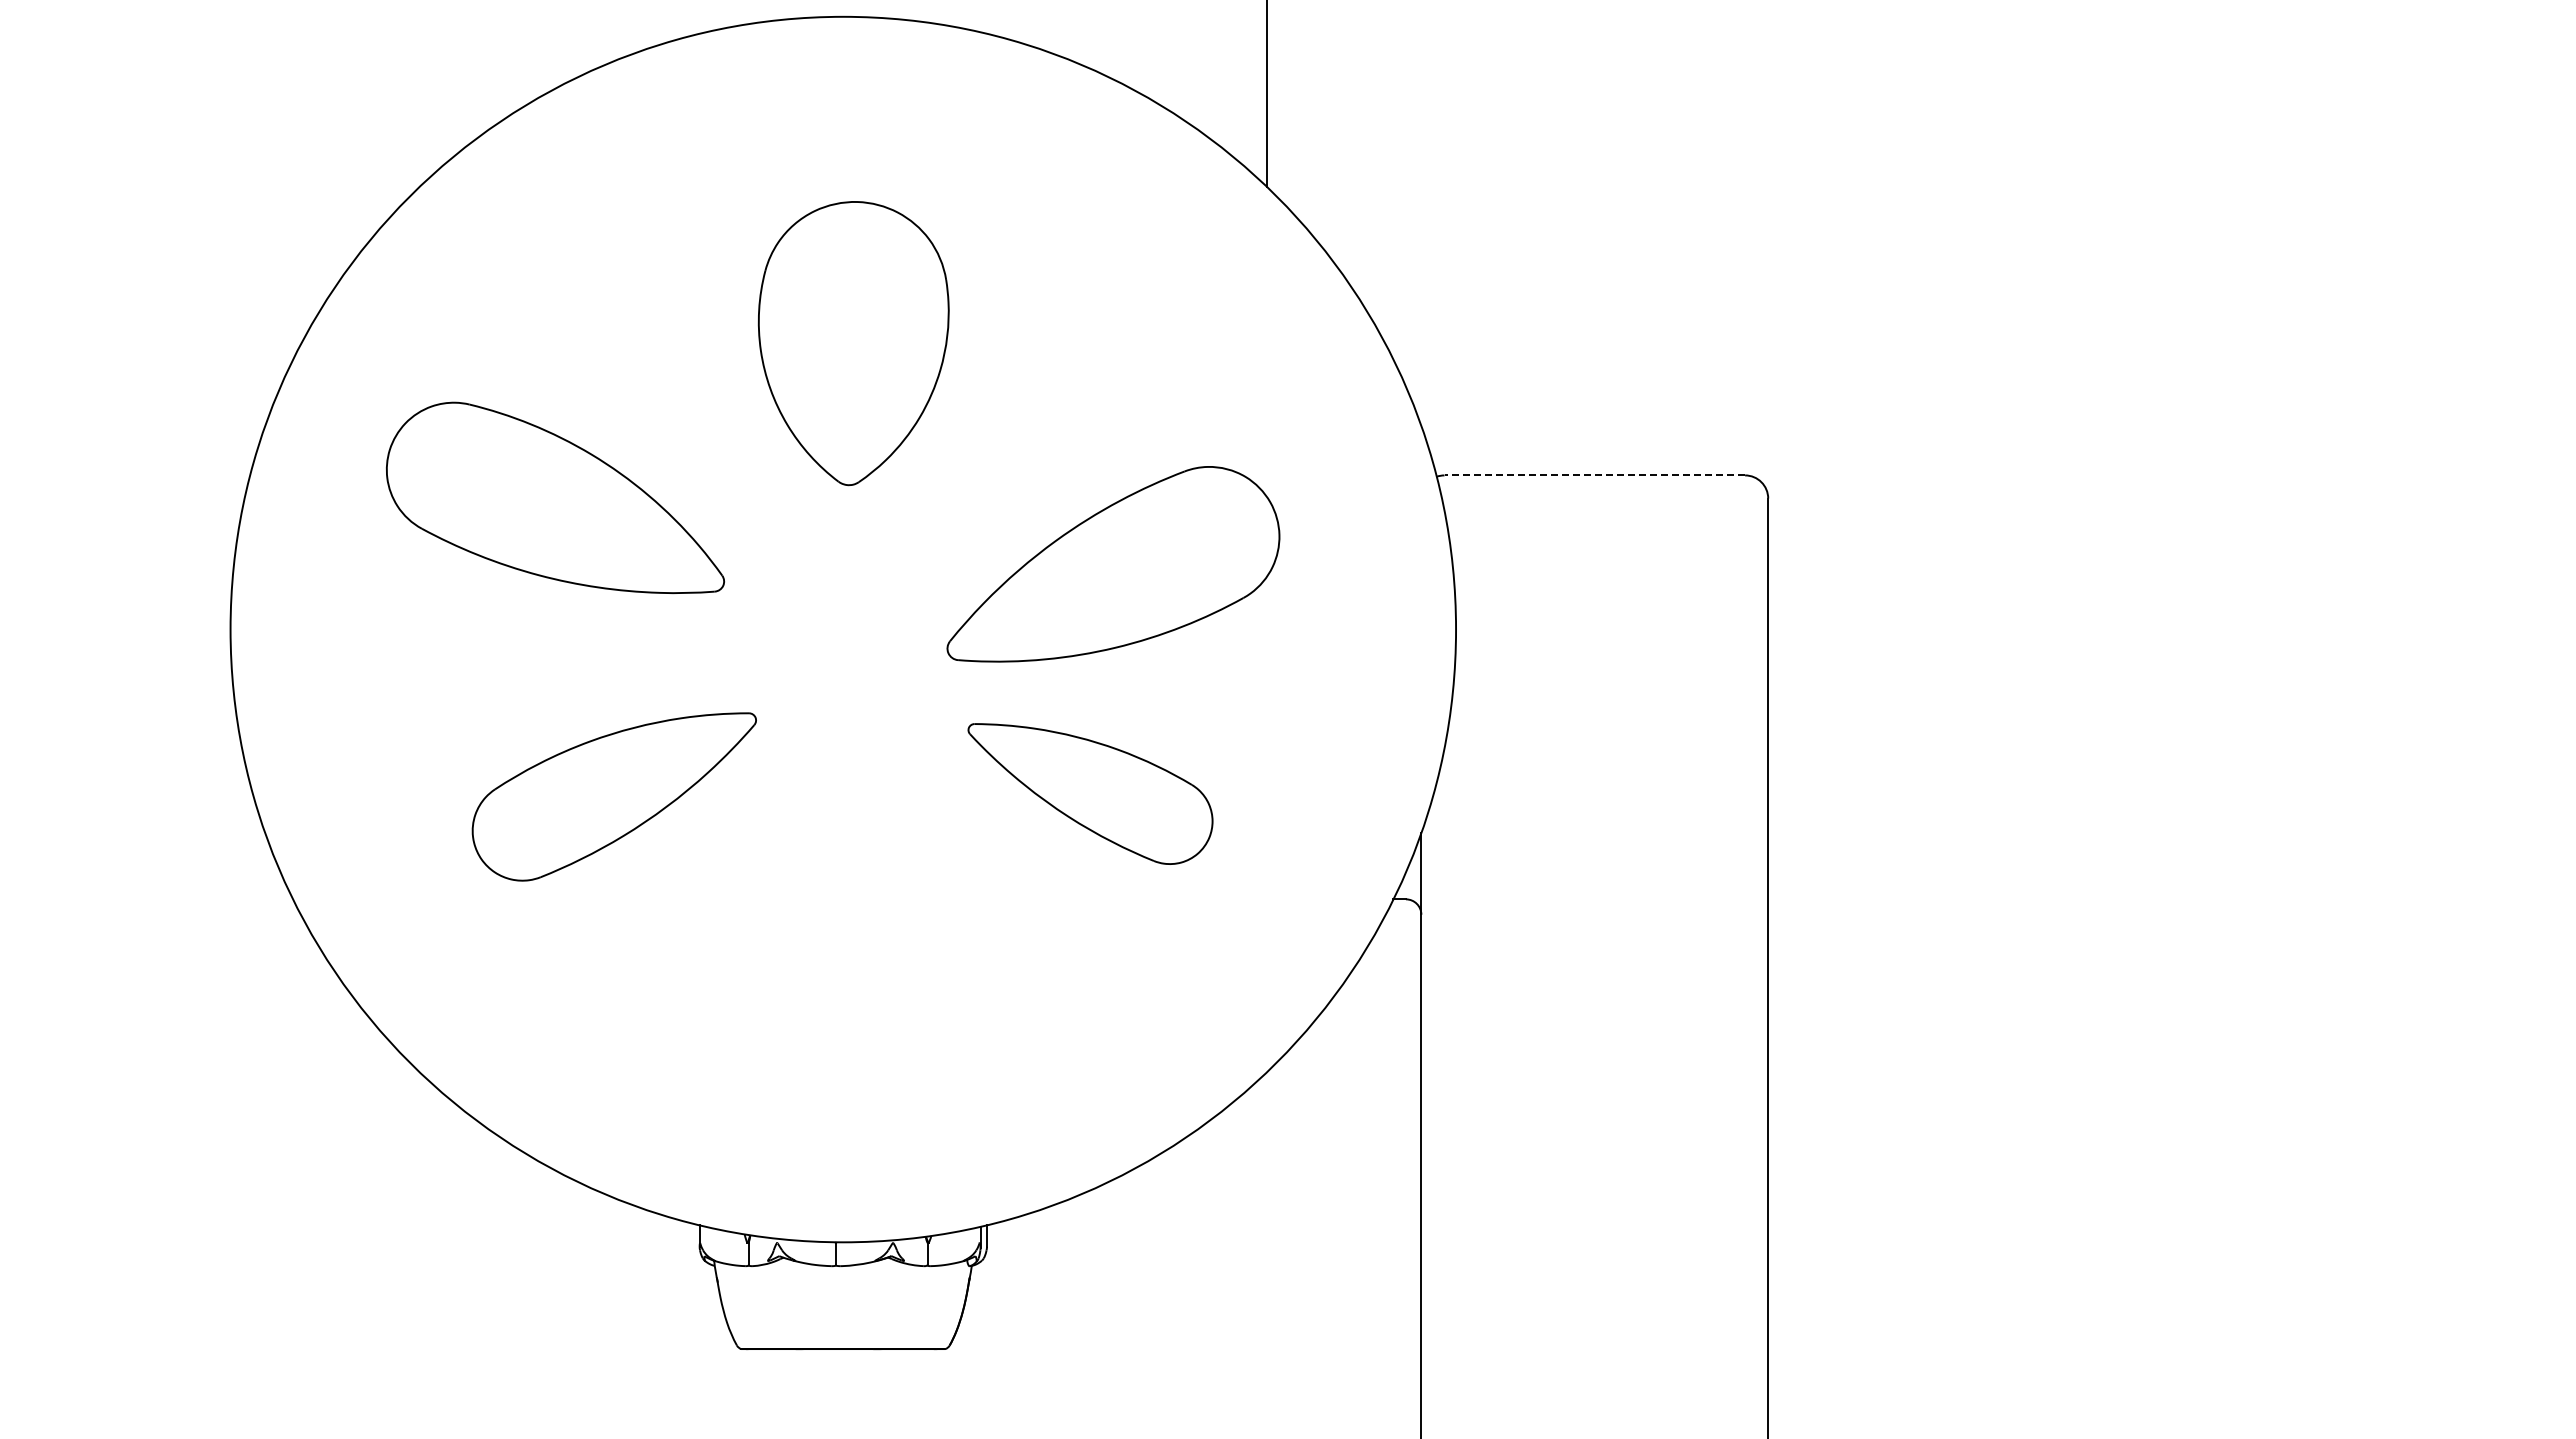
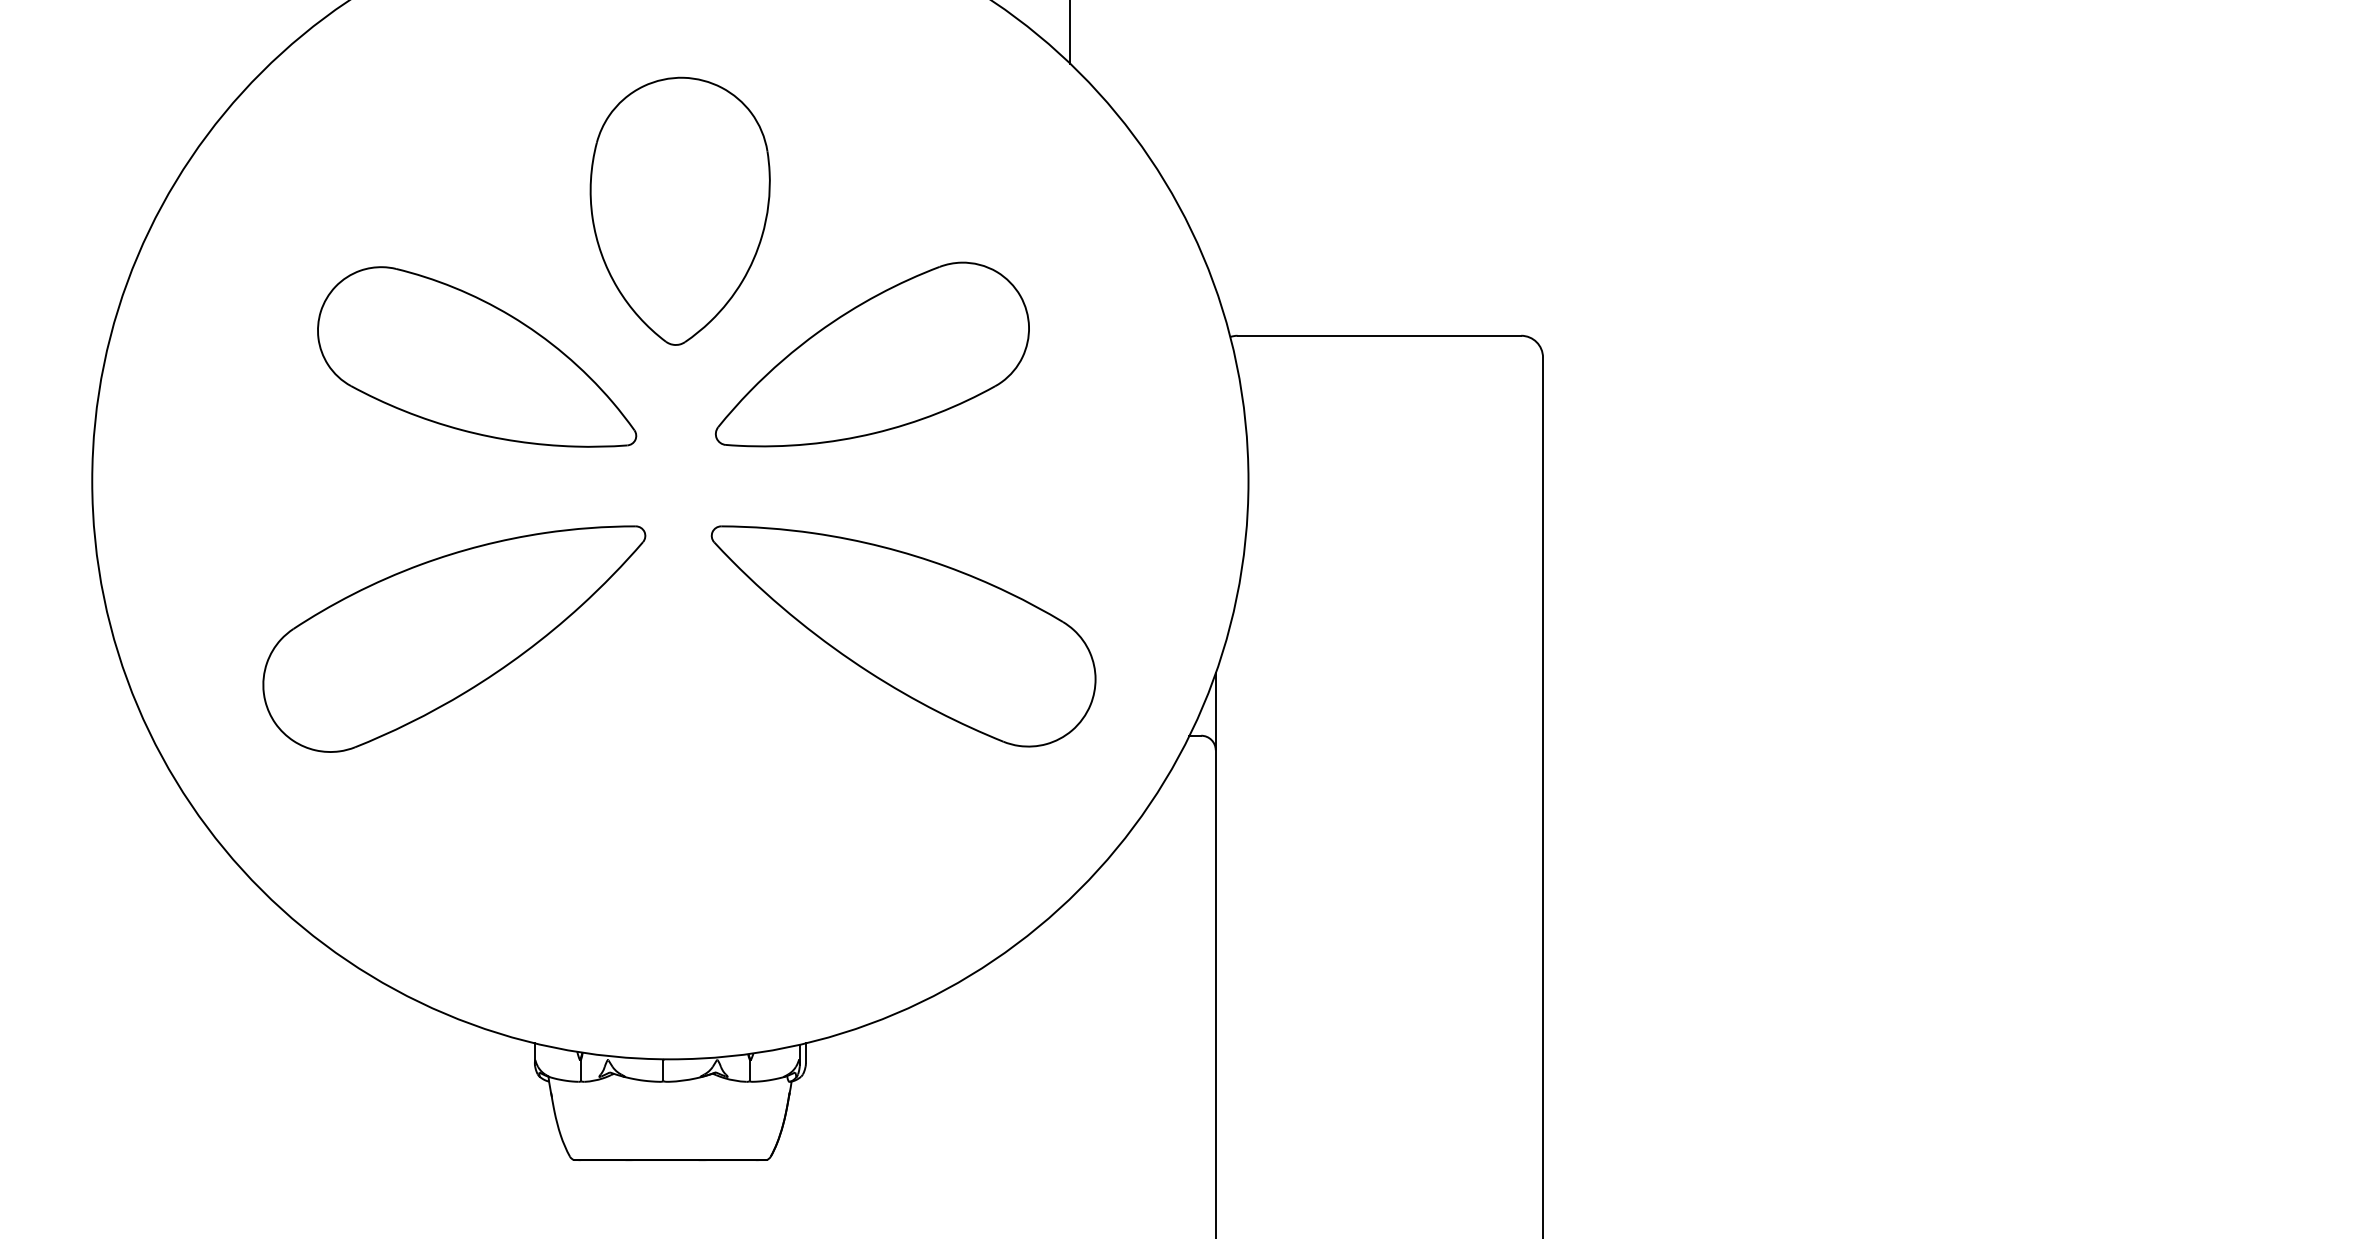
line: (1594, 475) -> (1379, 335), dashed -> solid
part: (555, 497) -> (477, 356), moved
part: (1113, 564) -> (872, 354), moved
part: (1090, 793) -> (903, 635), size x1.67
part: (614, 796) -> (454, 638), size x1.43

